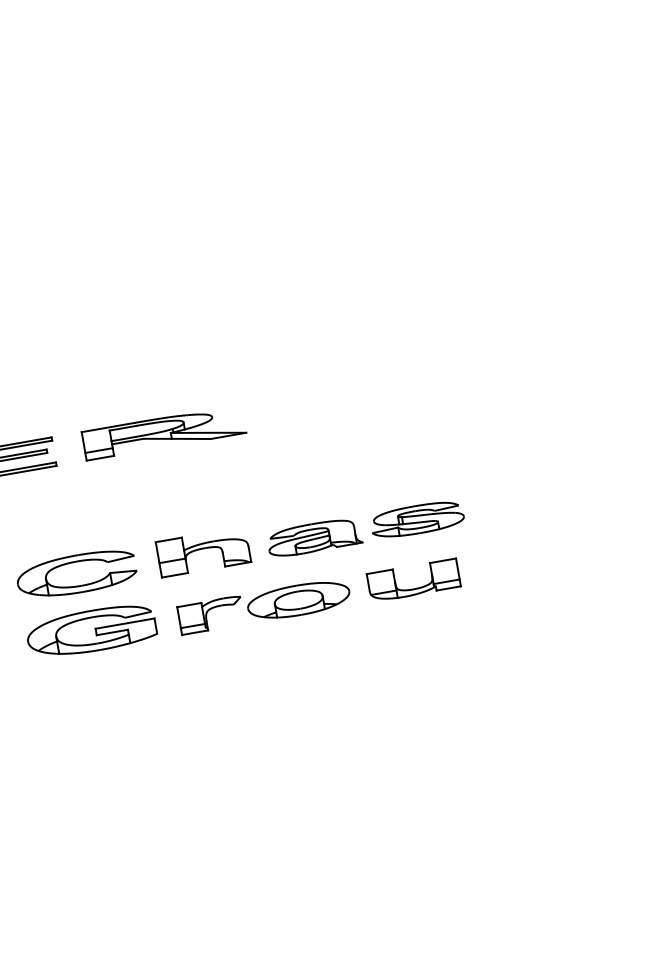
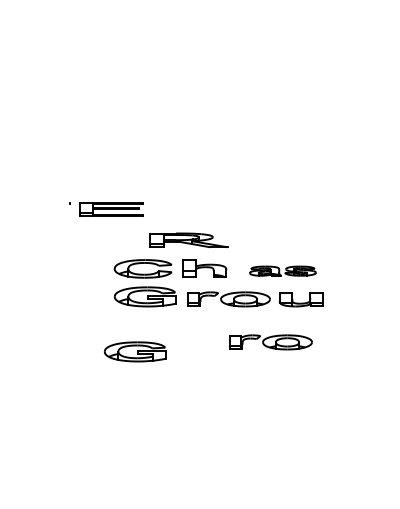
part: (163, 432) -> (188, 240), moved
part: (364, 527) -> (282, 270), size x0.7
part: (365, 680) -> (270, 342), added
part: (88, 747) -> (134, 351), added

